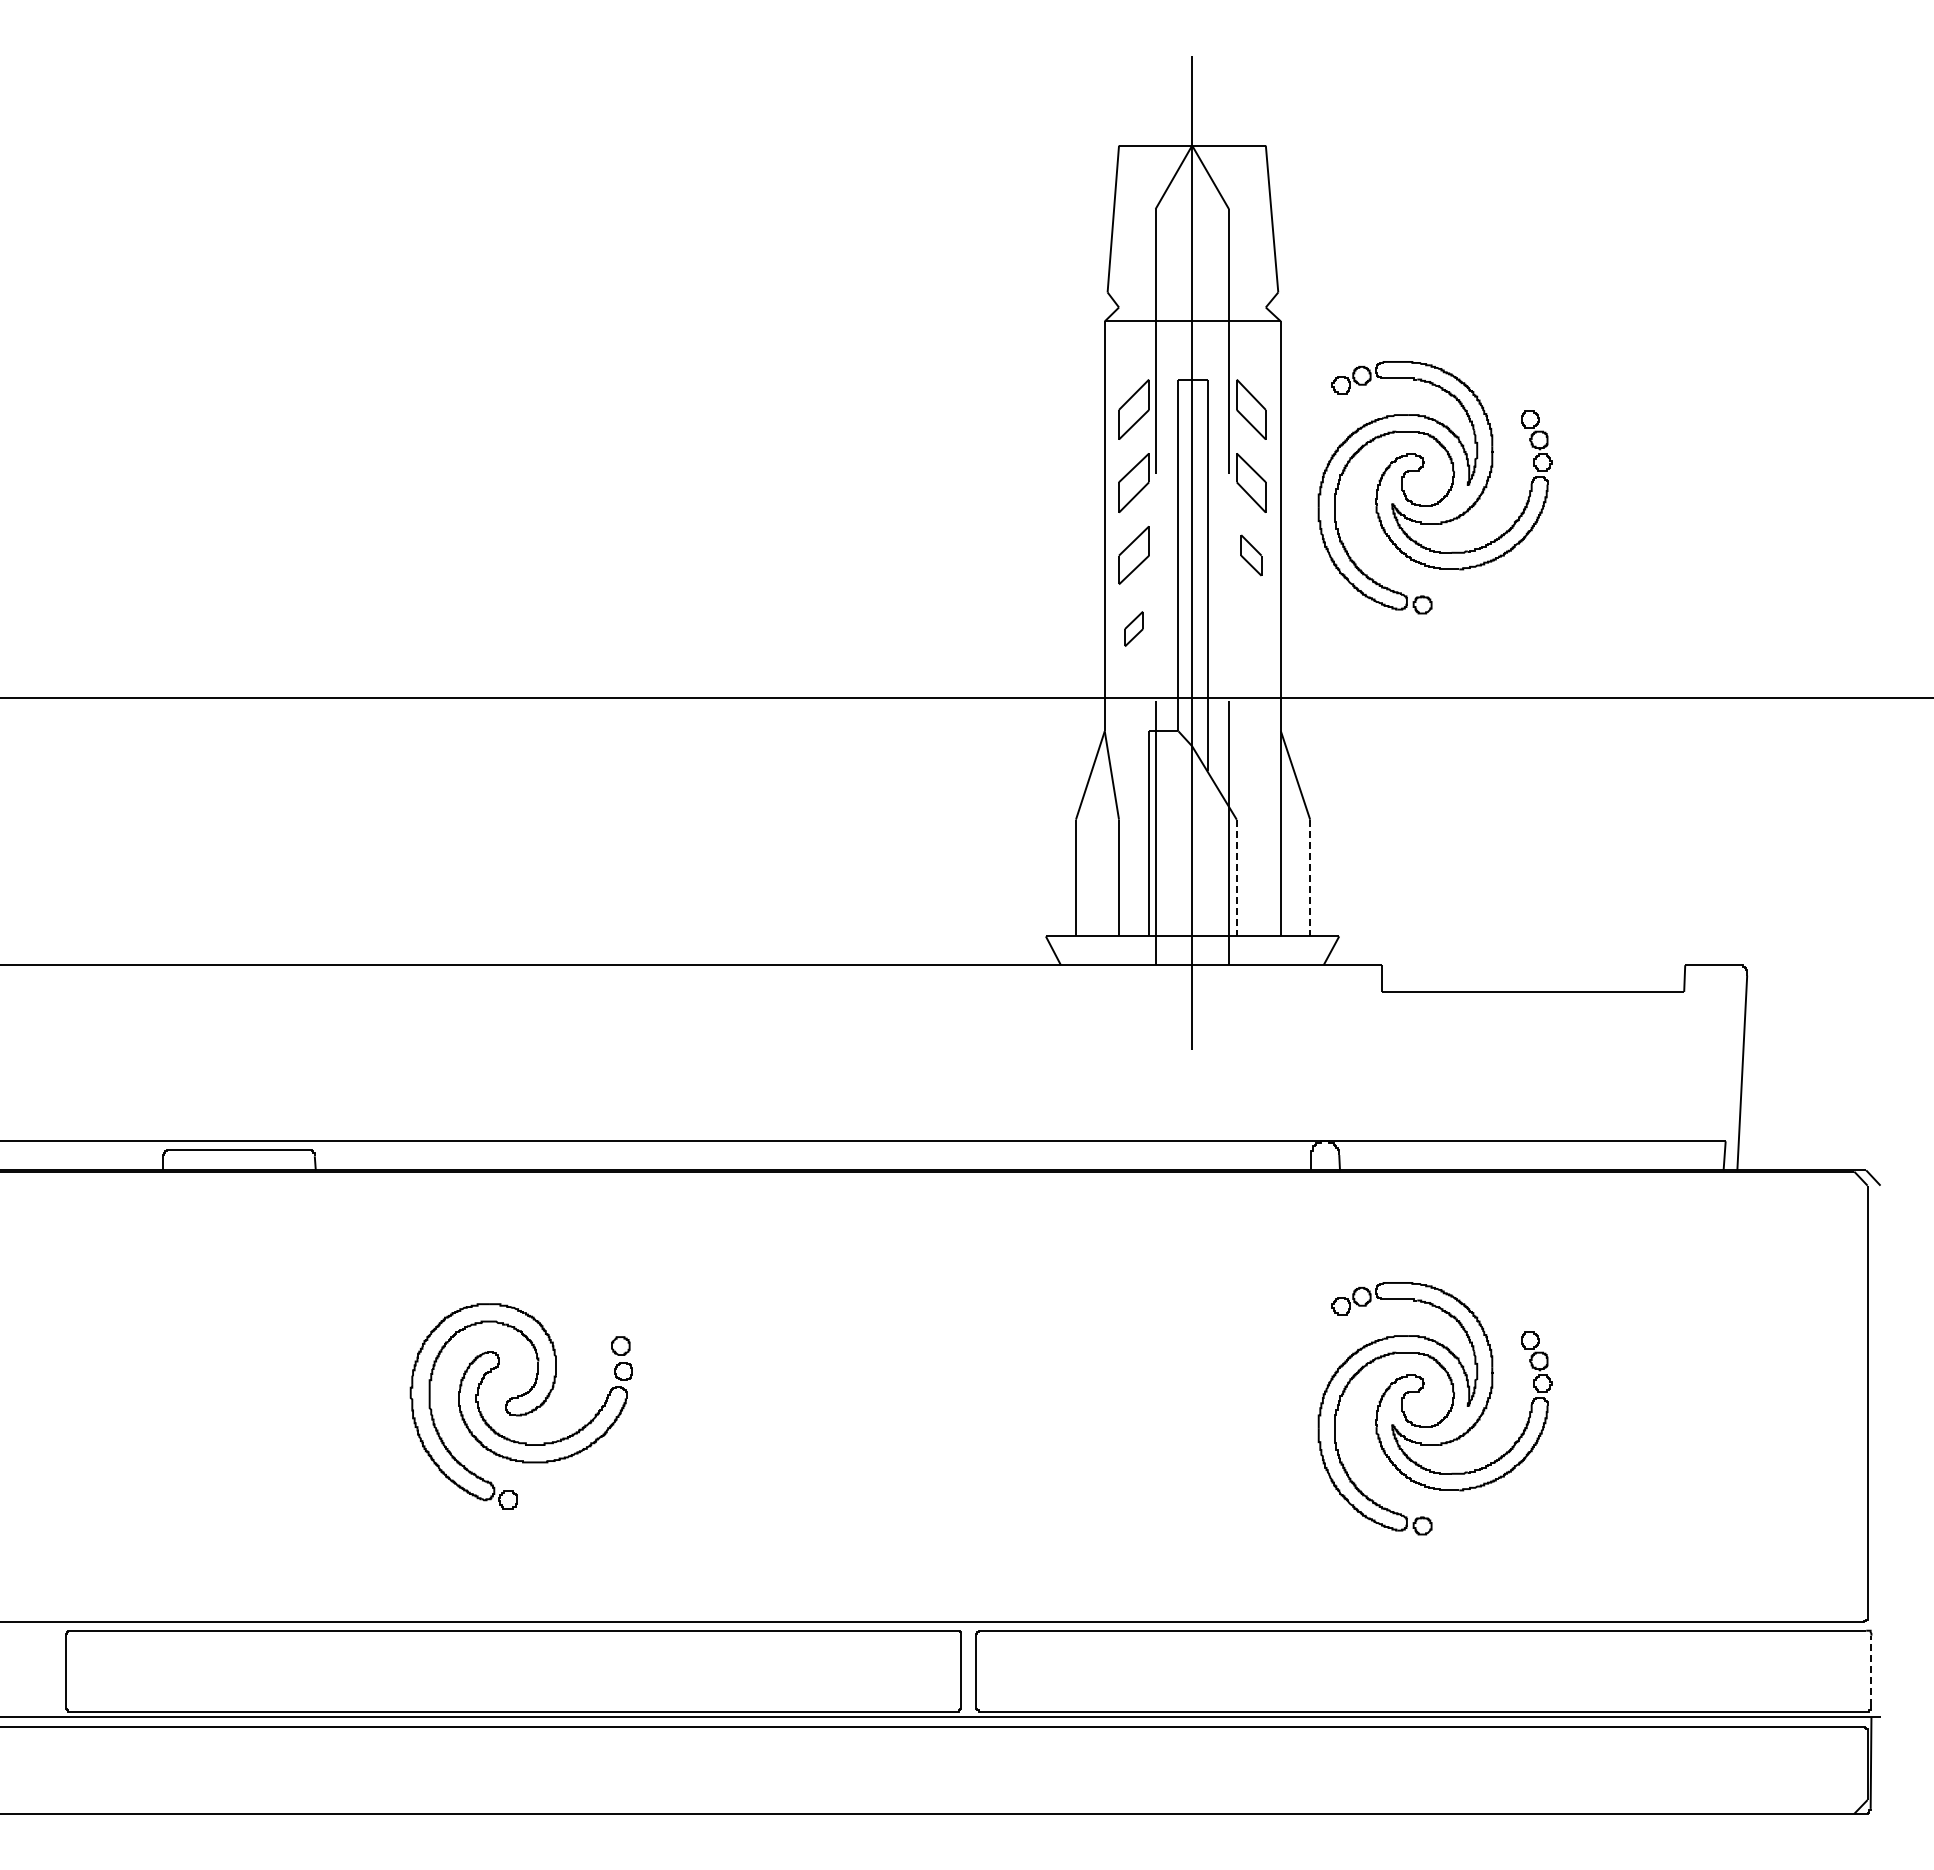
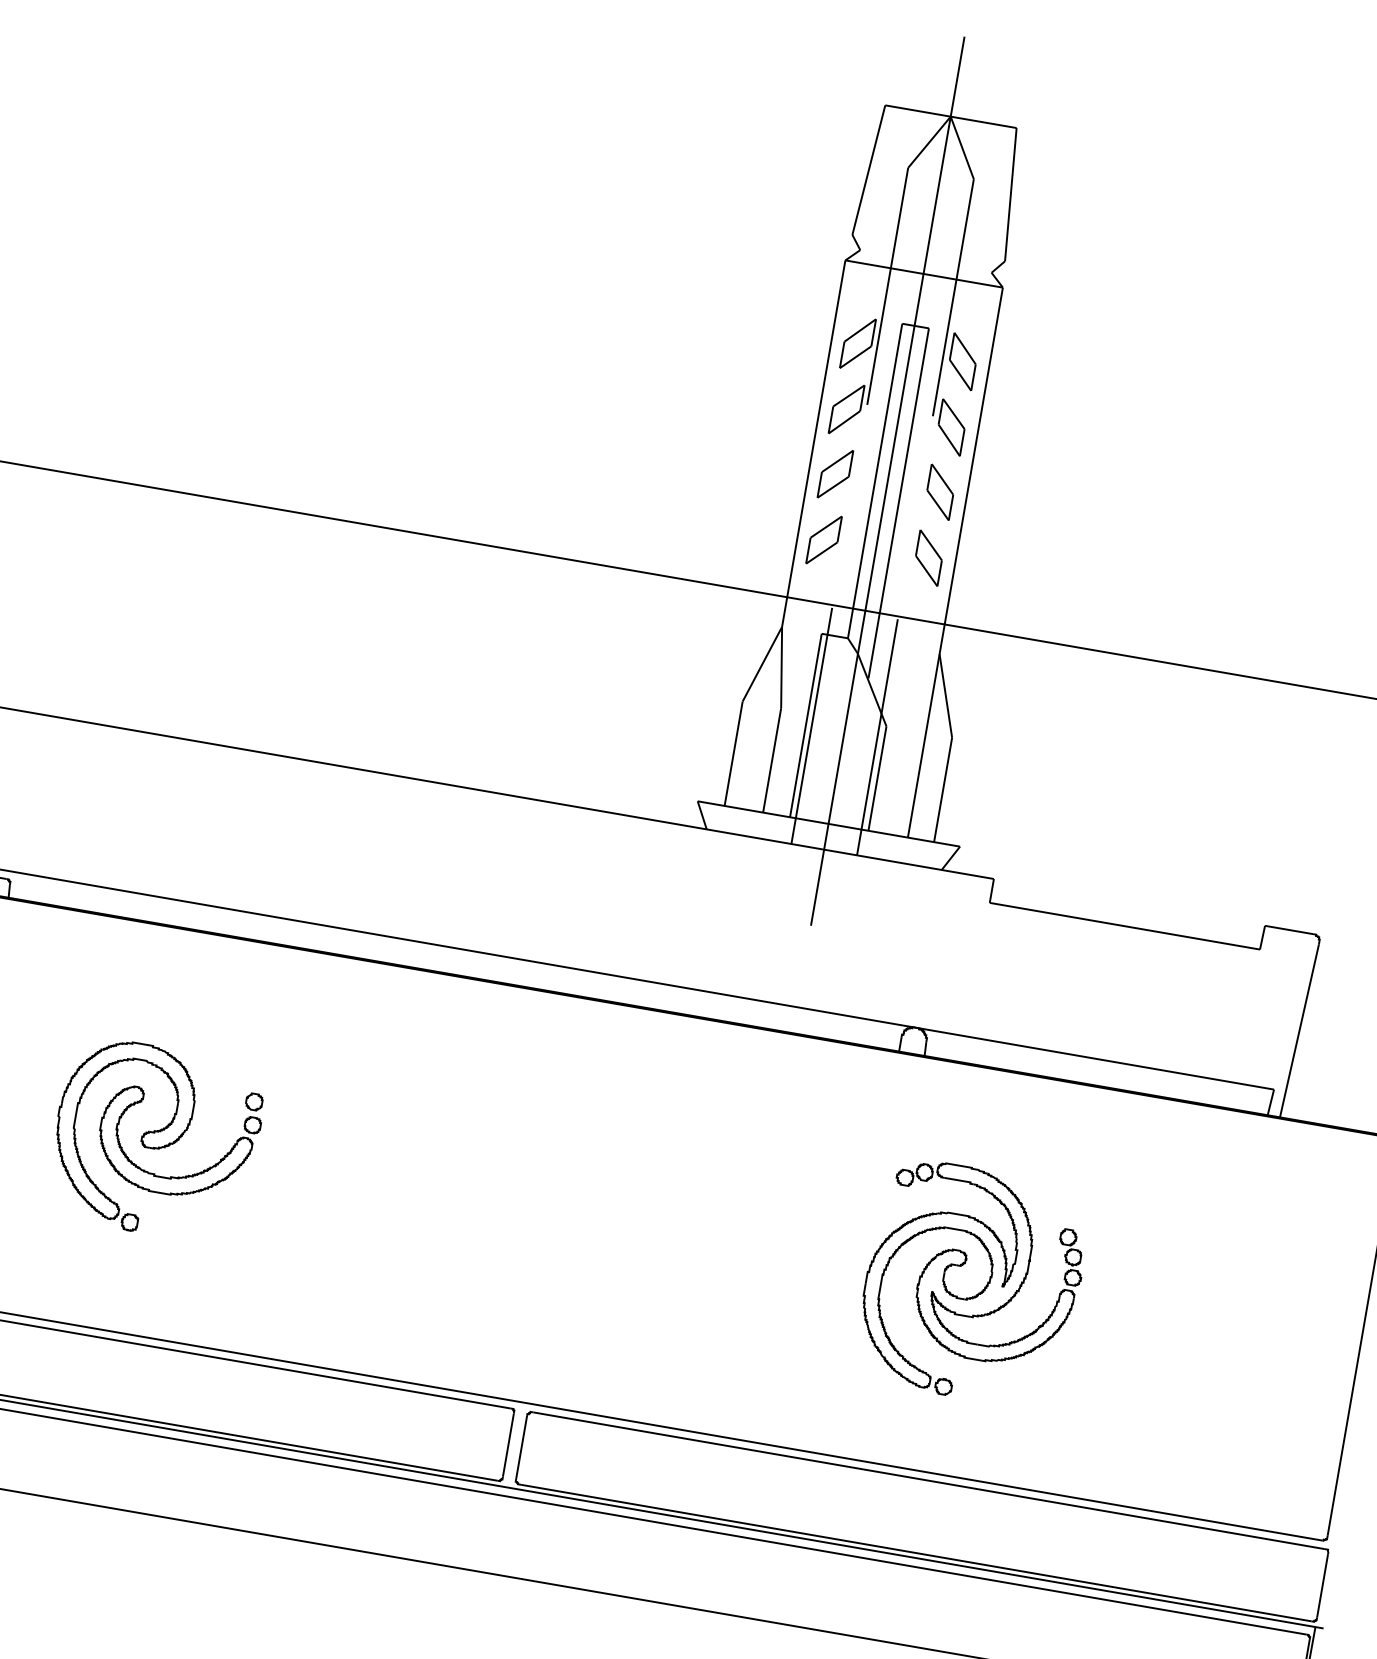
part: (1443, 496) -> (1121, 469), removed
part: (1251, 555) -> (940, 492), size x1.43
part: (1133, 628) -> (823, 539), size x1.67
part: (1251, 628) -> (929, 557), added
line: (1236, 878) -> (877, 778), dashed -> solid
line: (1310, 878) -> (943, 790), dashed -> solid
line: (1871, 1670) -> (1322, 1585), dashed -> solid

